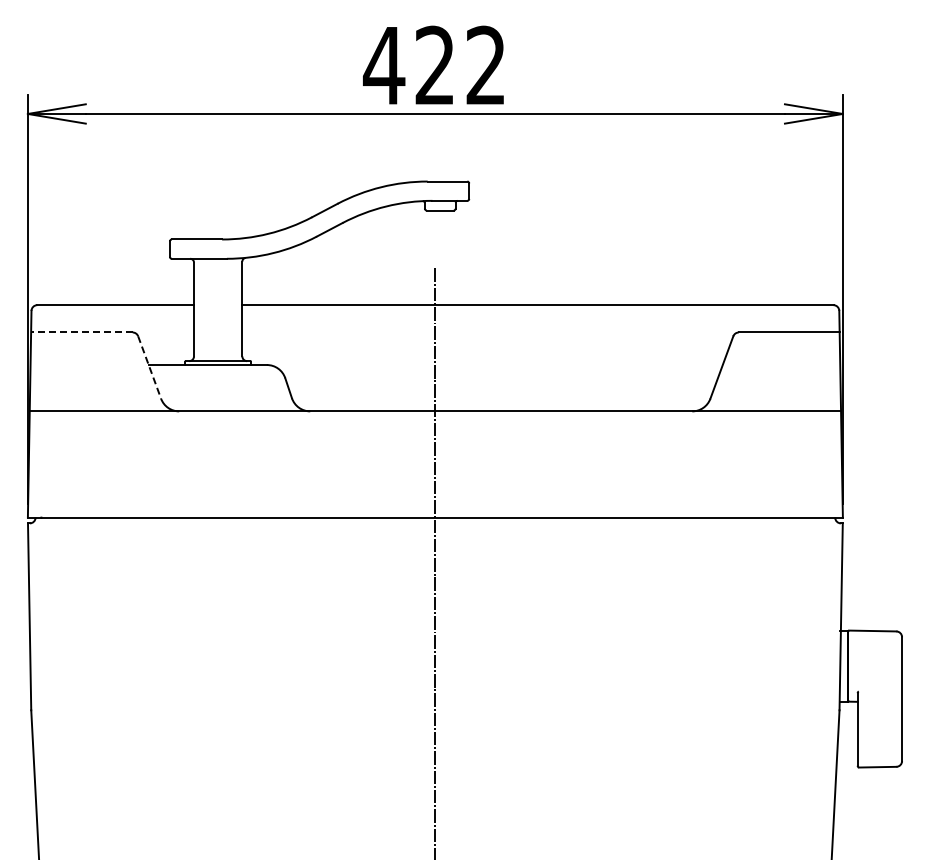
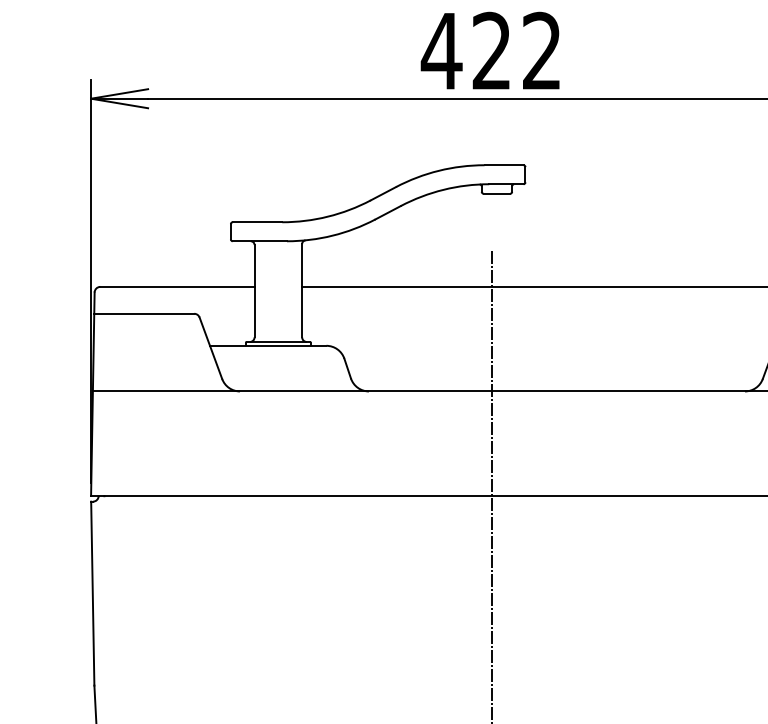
line: (81, 332) -> (143, 313), dashed -> solid
line: (149, 367) -> (210, 348), dashed -> solid

